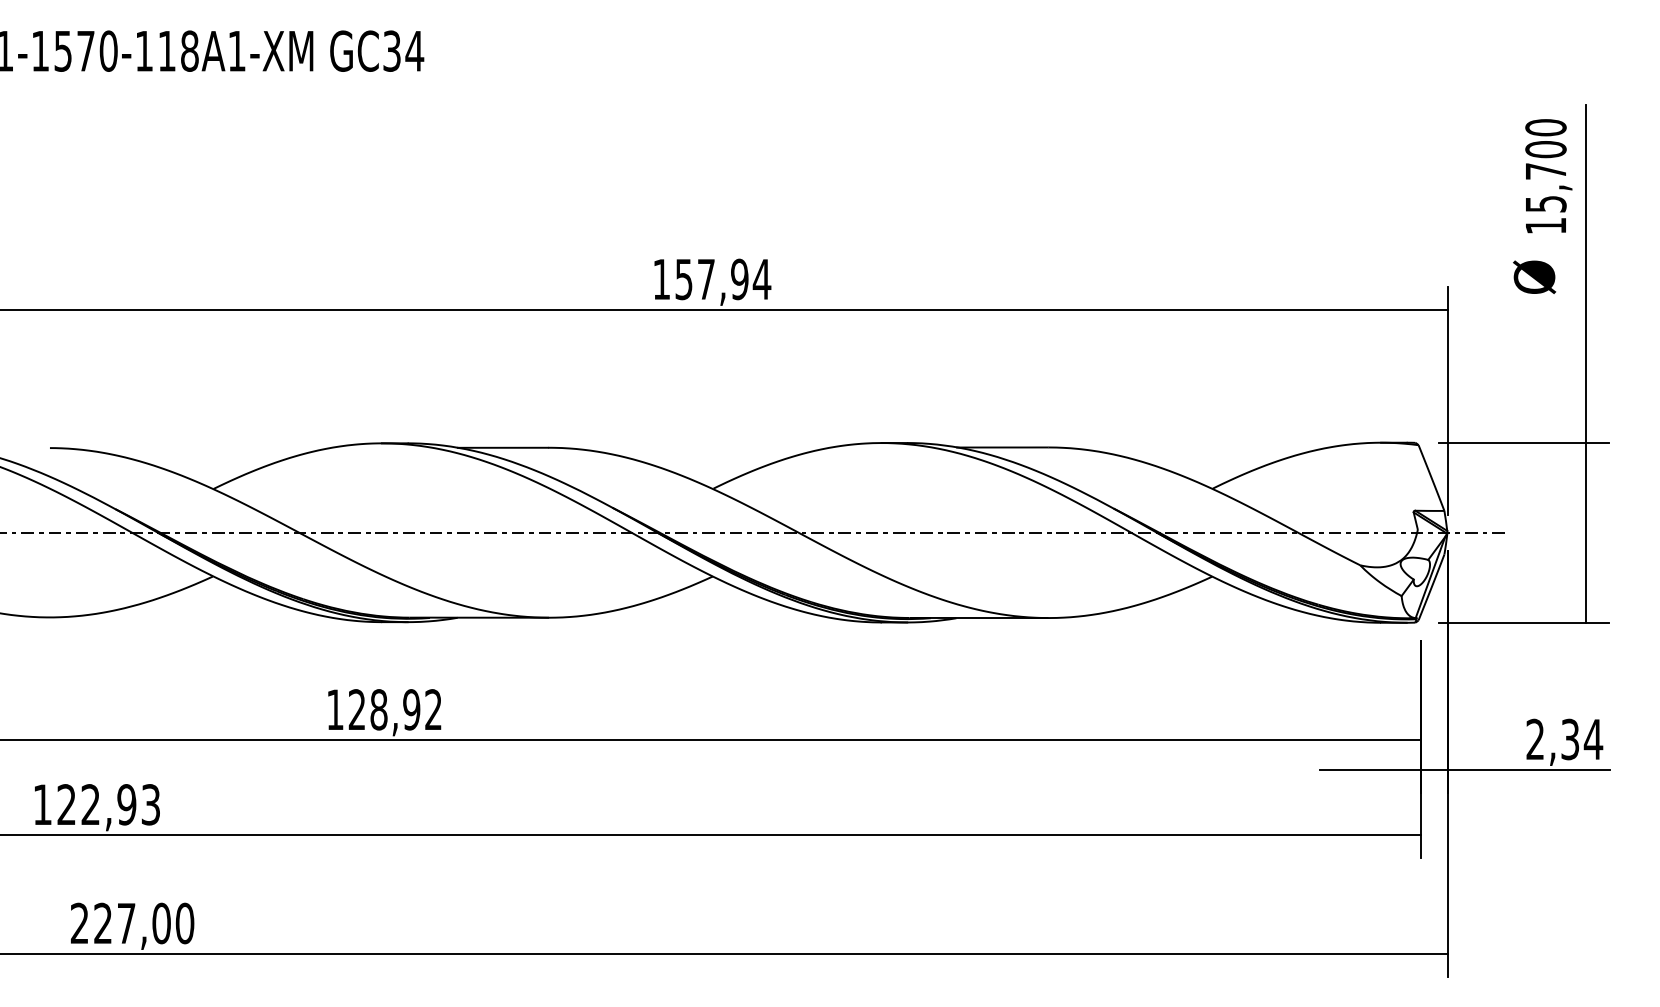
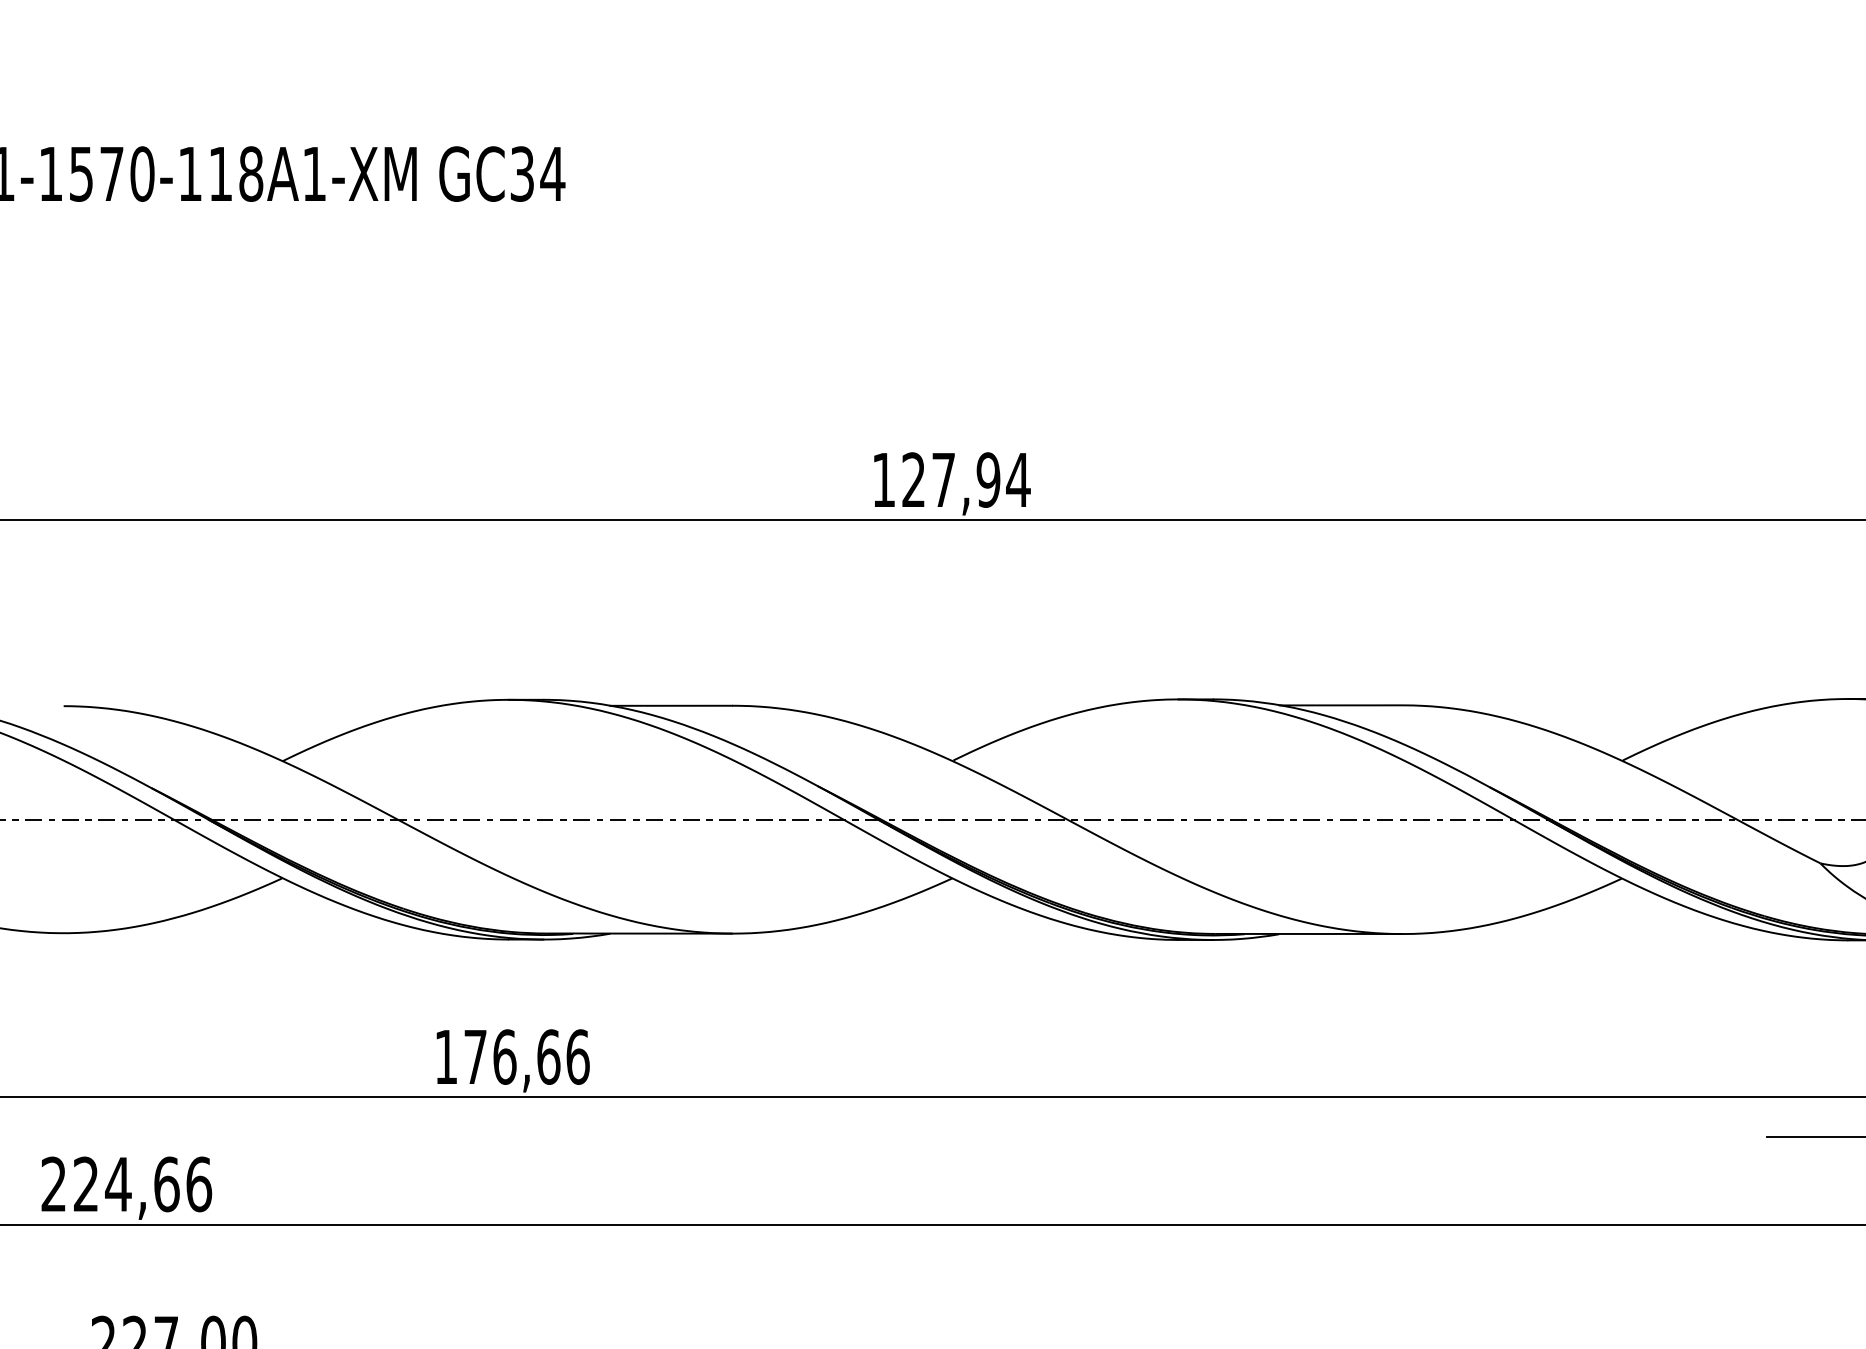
text: (683, 279) -> (913, 480), 157,94 -> 127,94
text: (395, 709) -> (526, 1056), 128,92 -> 176,66
text: (96, 804) -> (126, 1184), 122,93 -> 224,66

